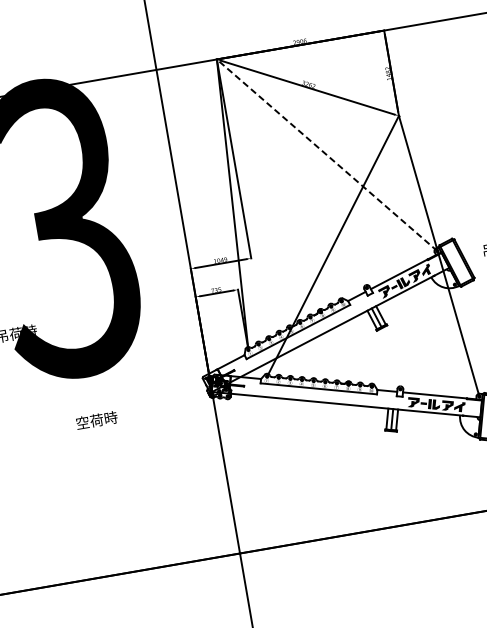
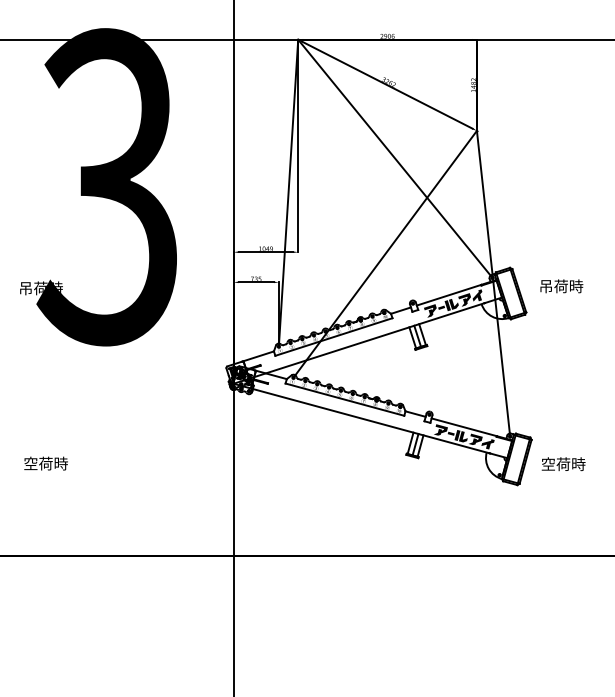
line: (327, 154) -> (395, 158), dashed -> solid
text: (96, 420) -> (45, 463), moved

